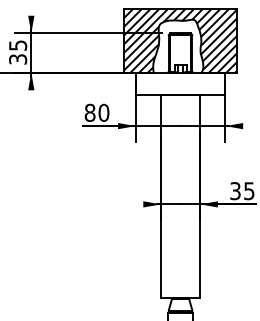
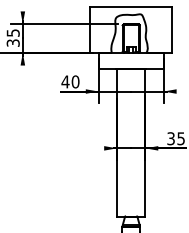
hatch: (180, 40) -> (131, 29), removed
text: (89, 112) -> (65, 81), 80 -> 40

